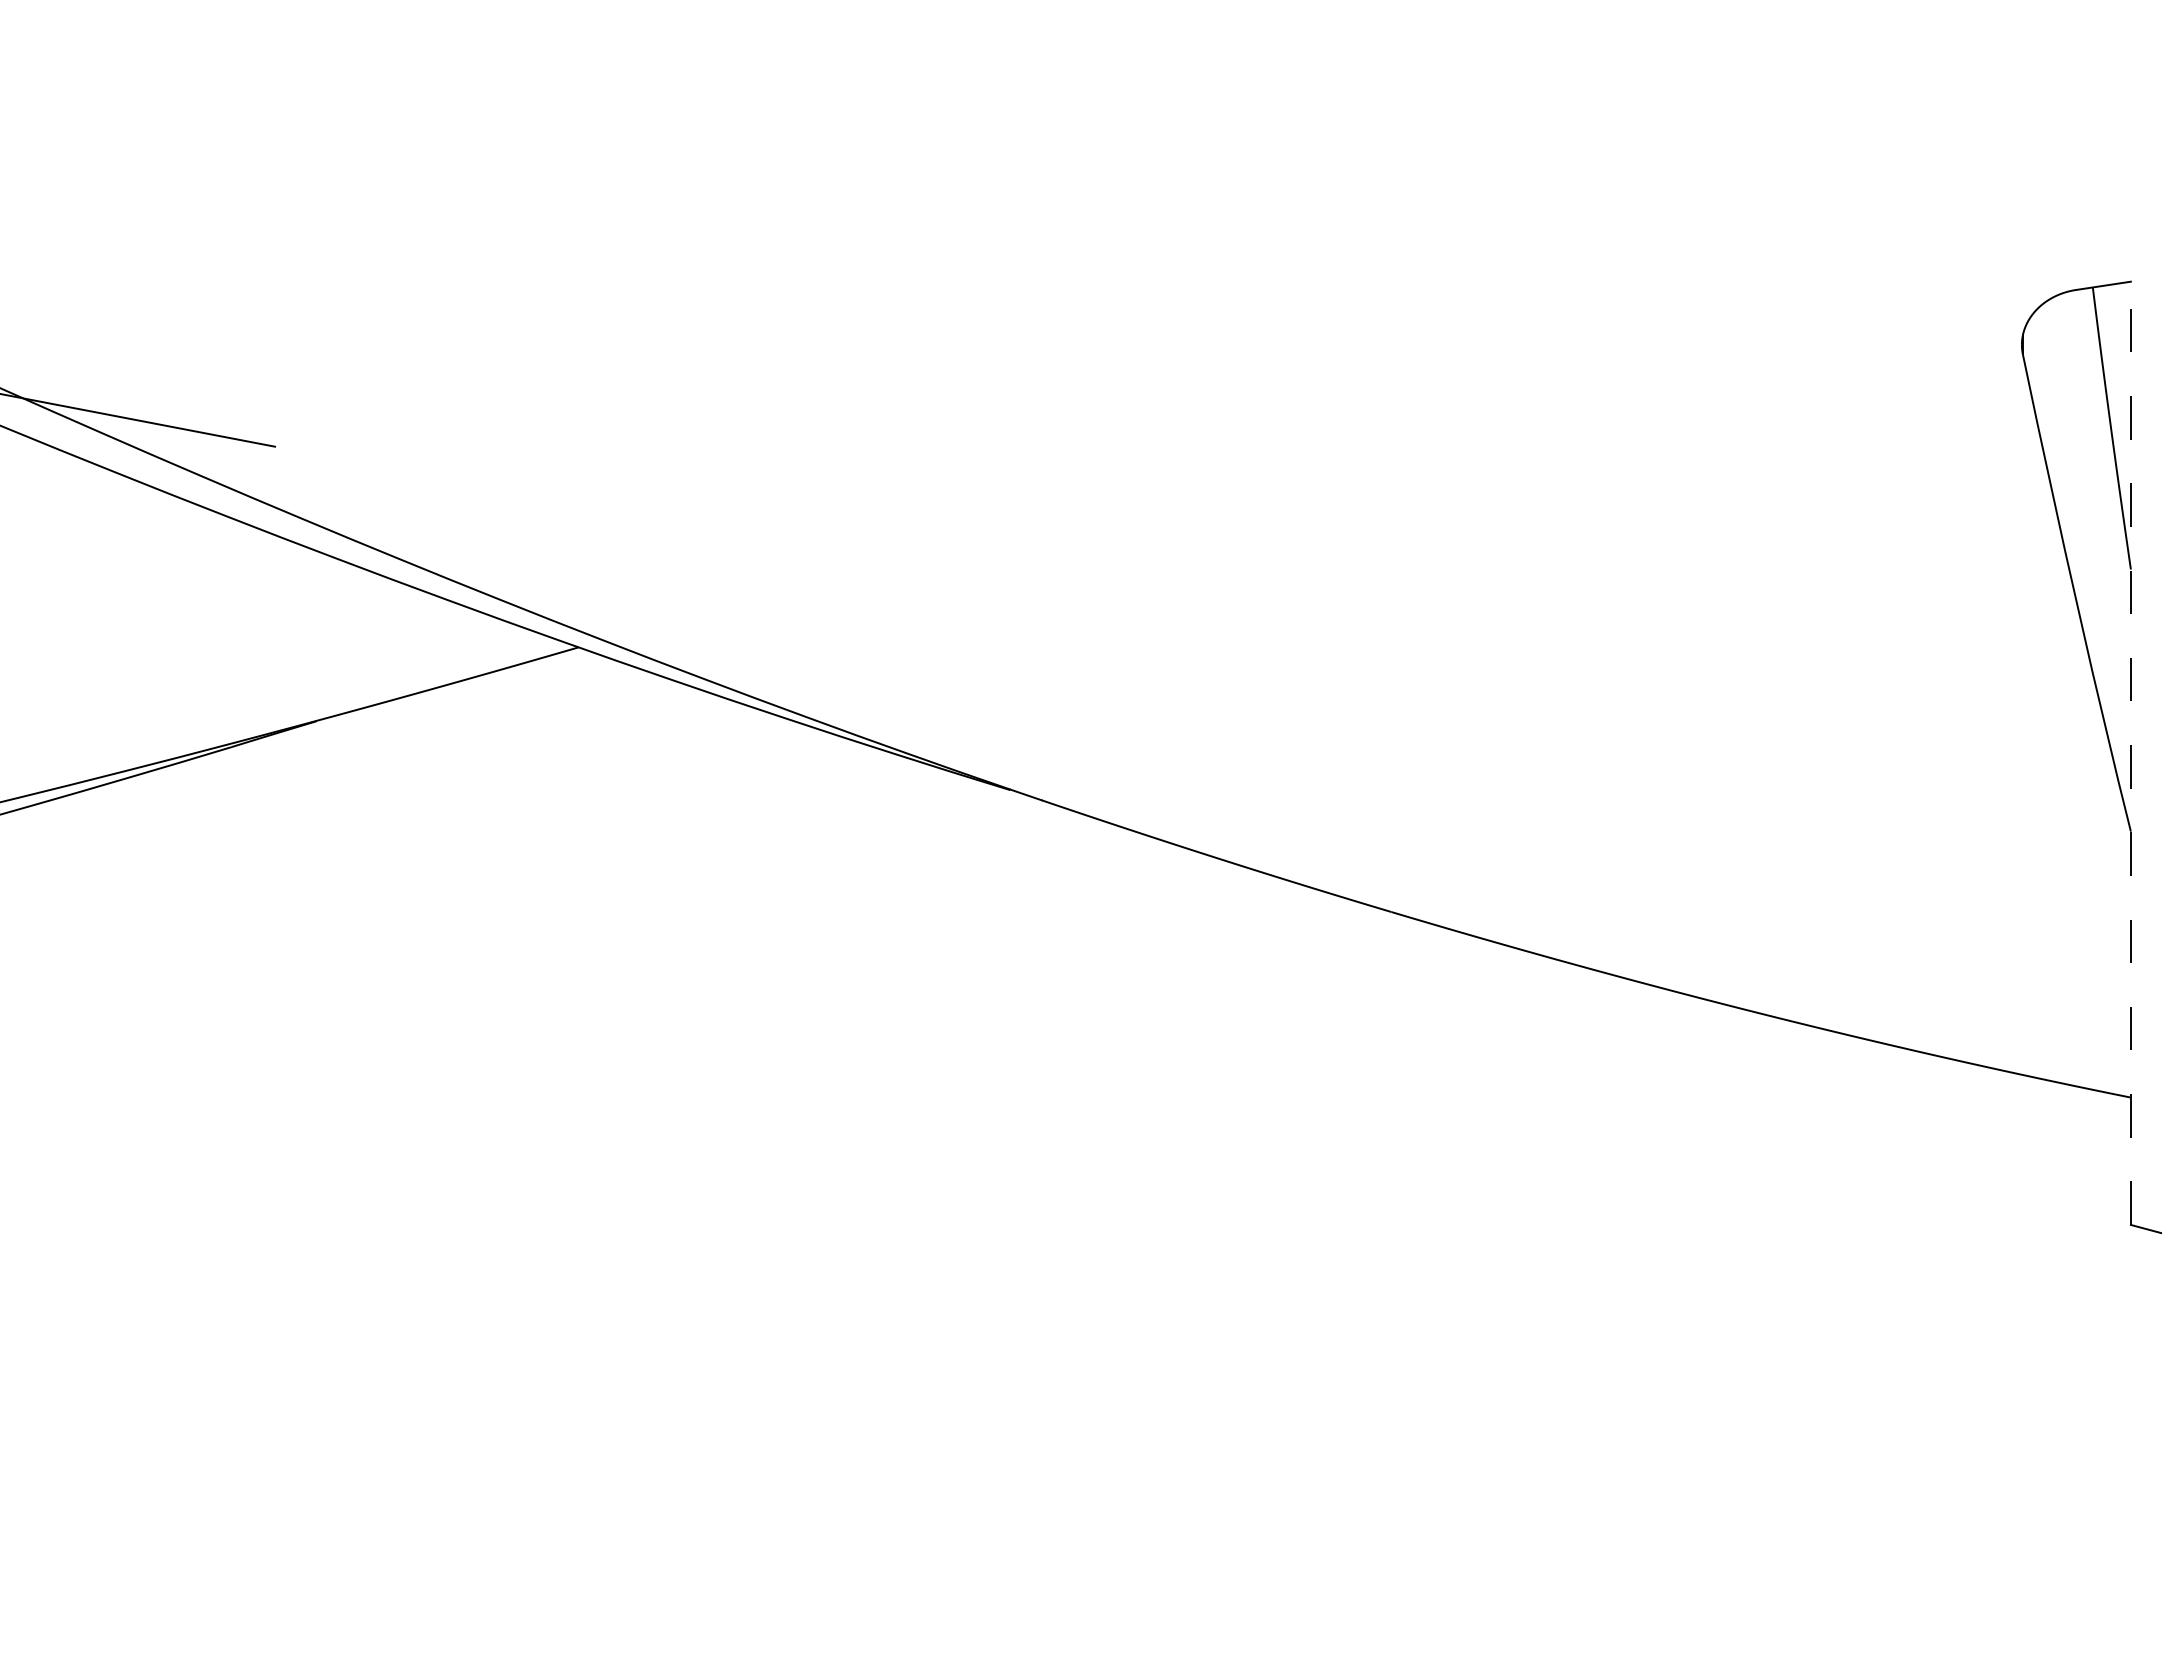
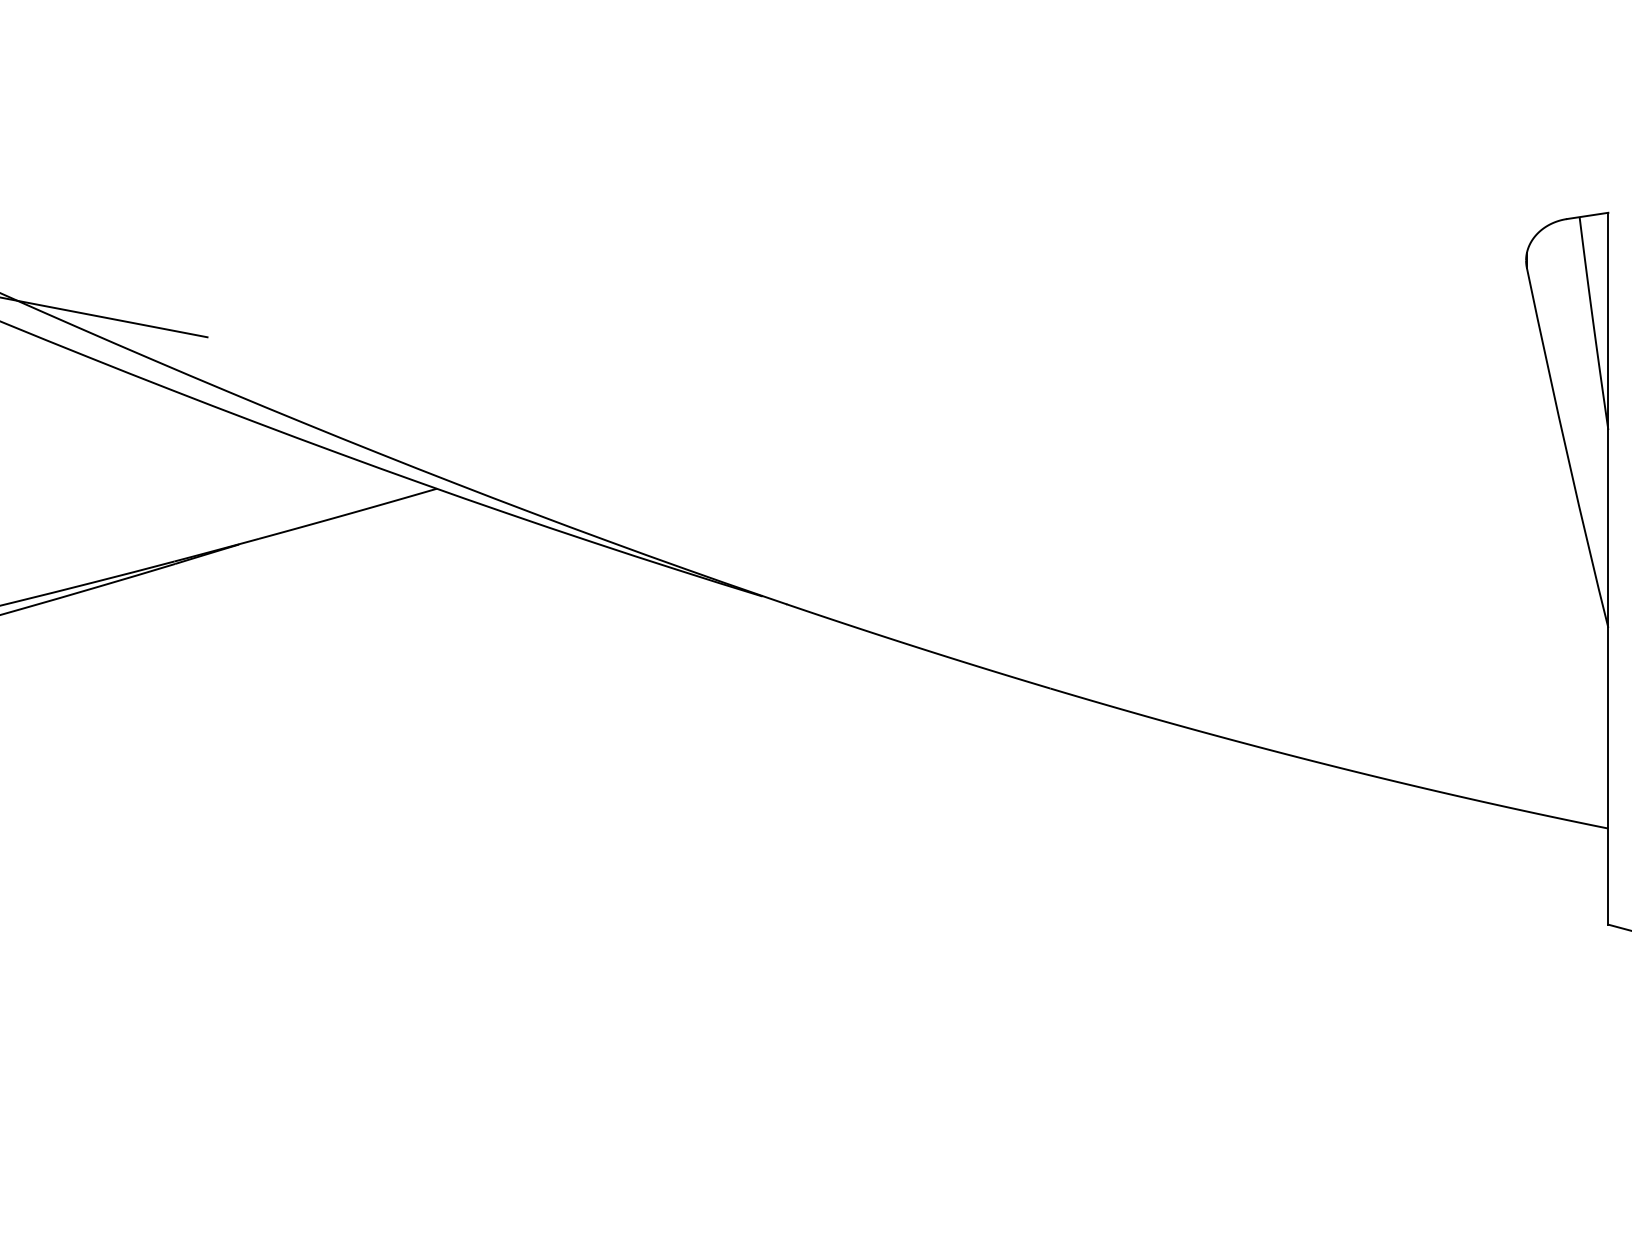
line: (2130, 753) -> (1608, 568), dashed -> solid

